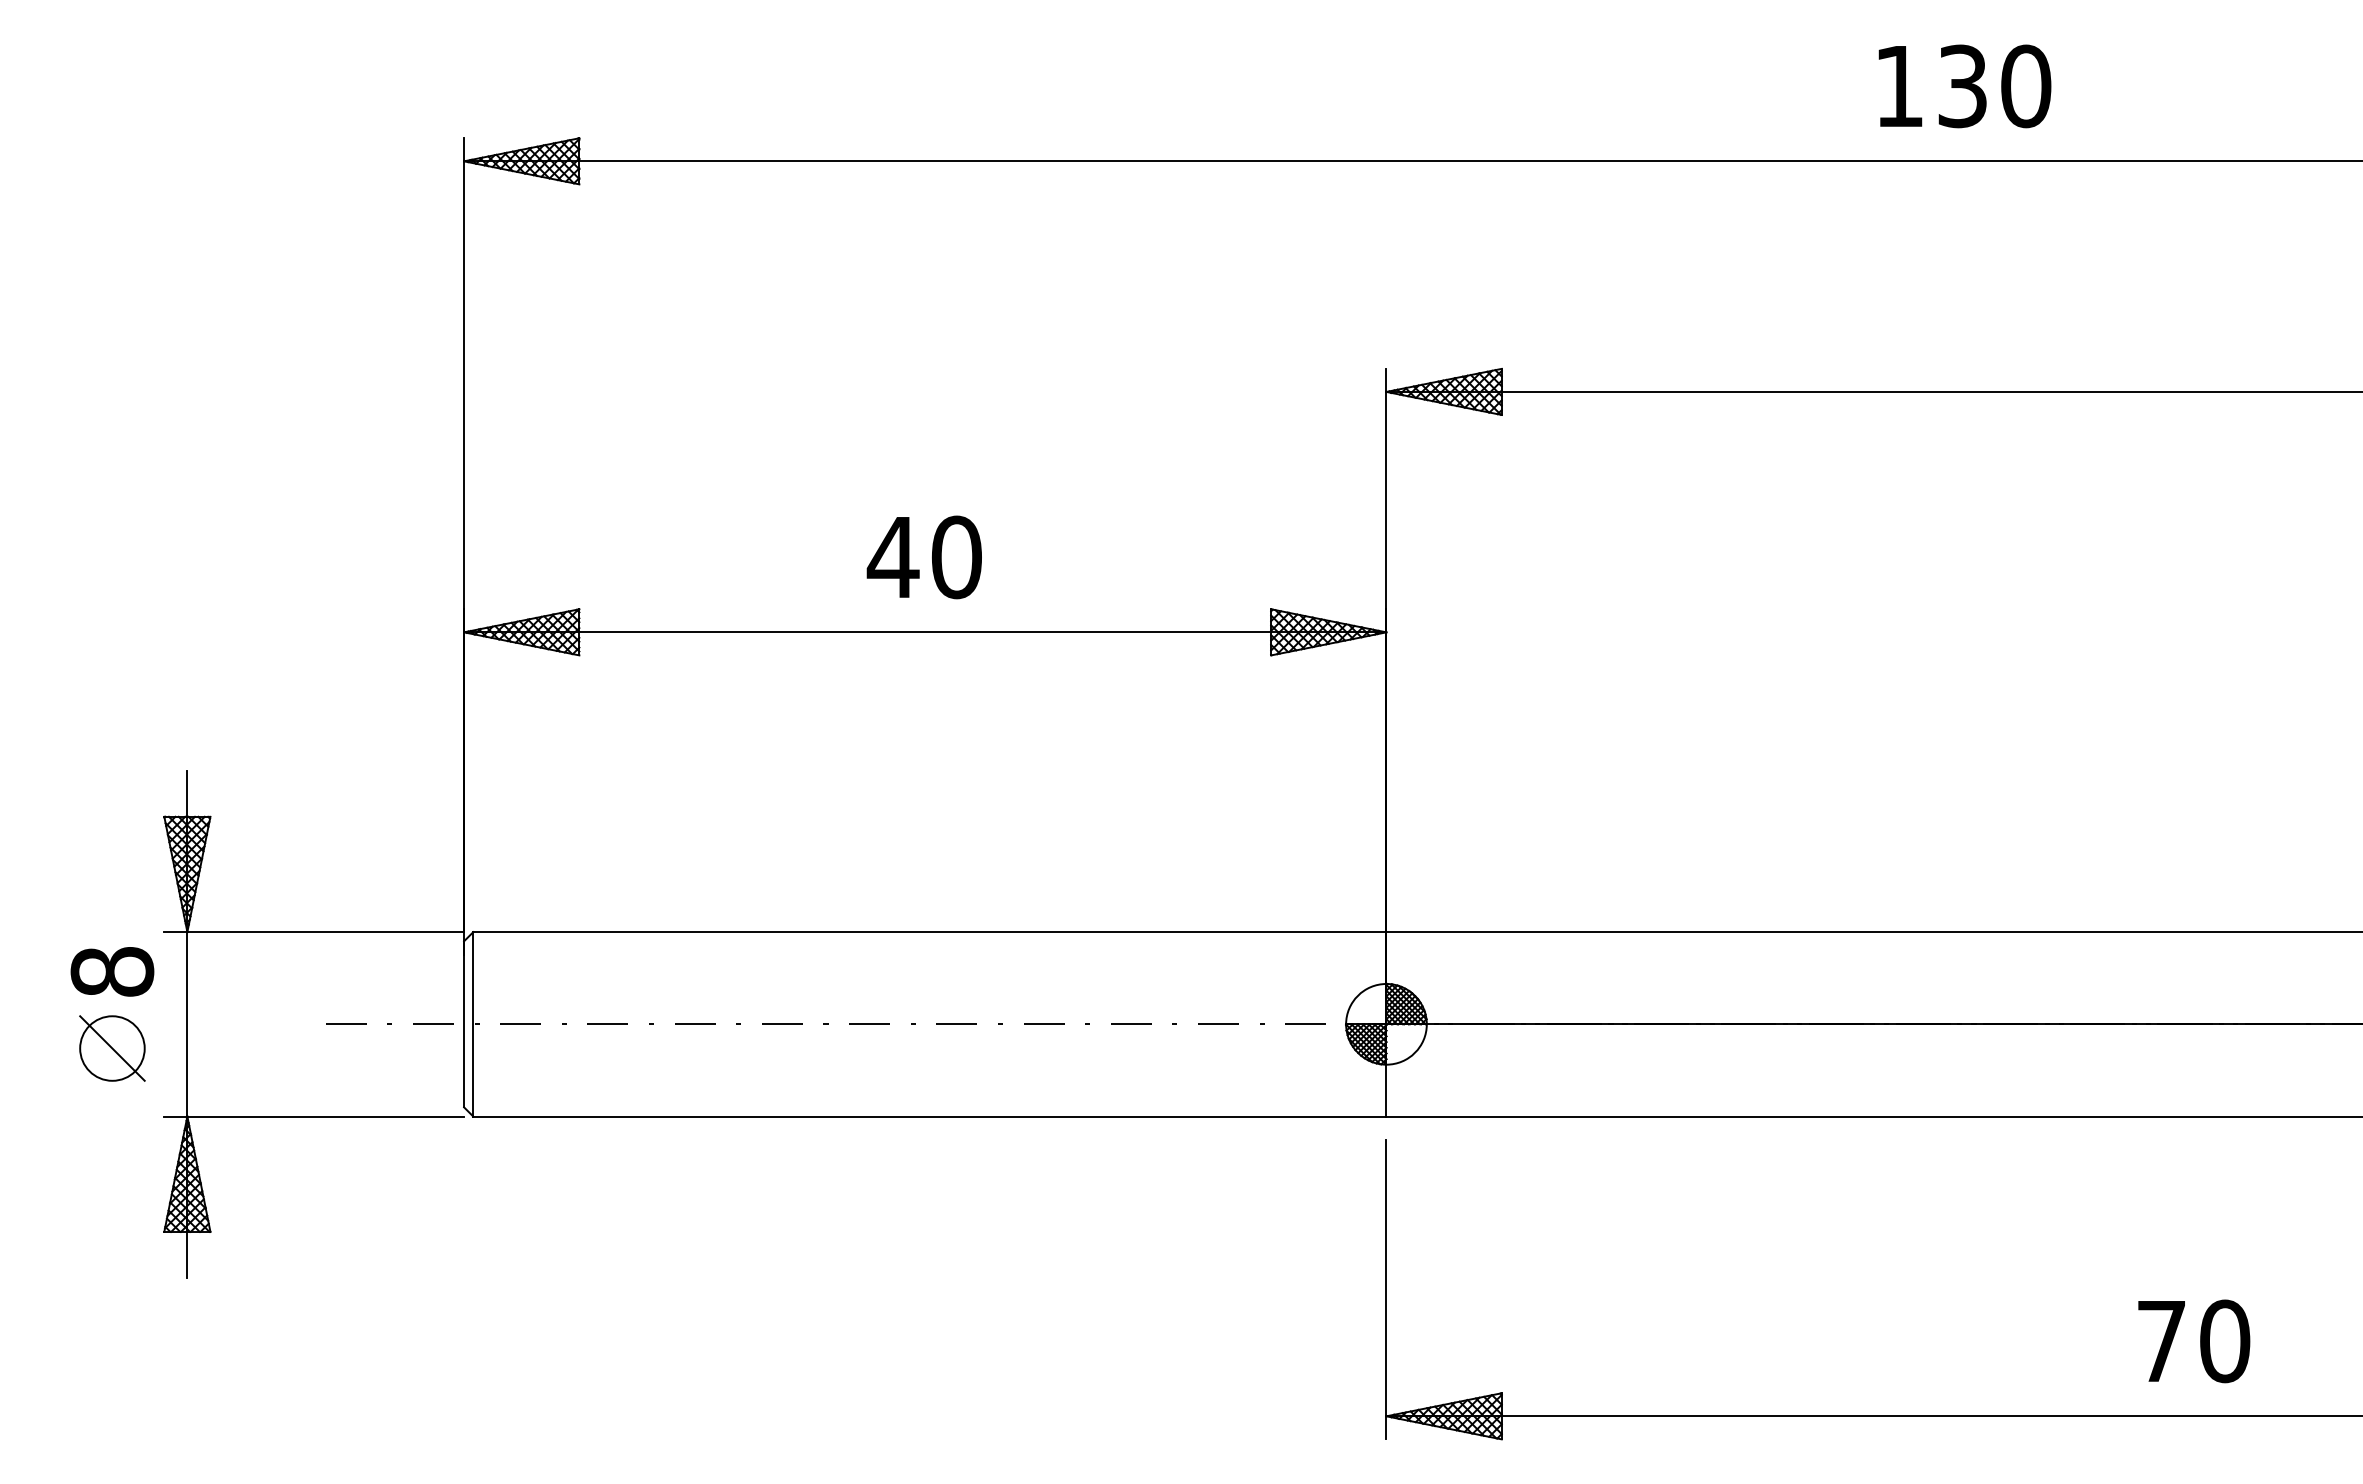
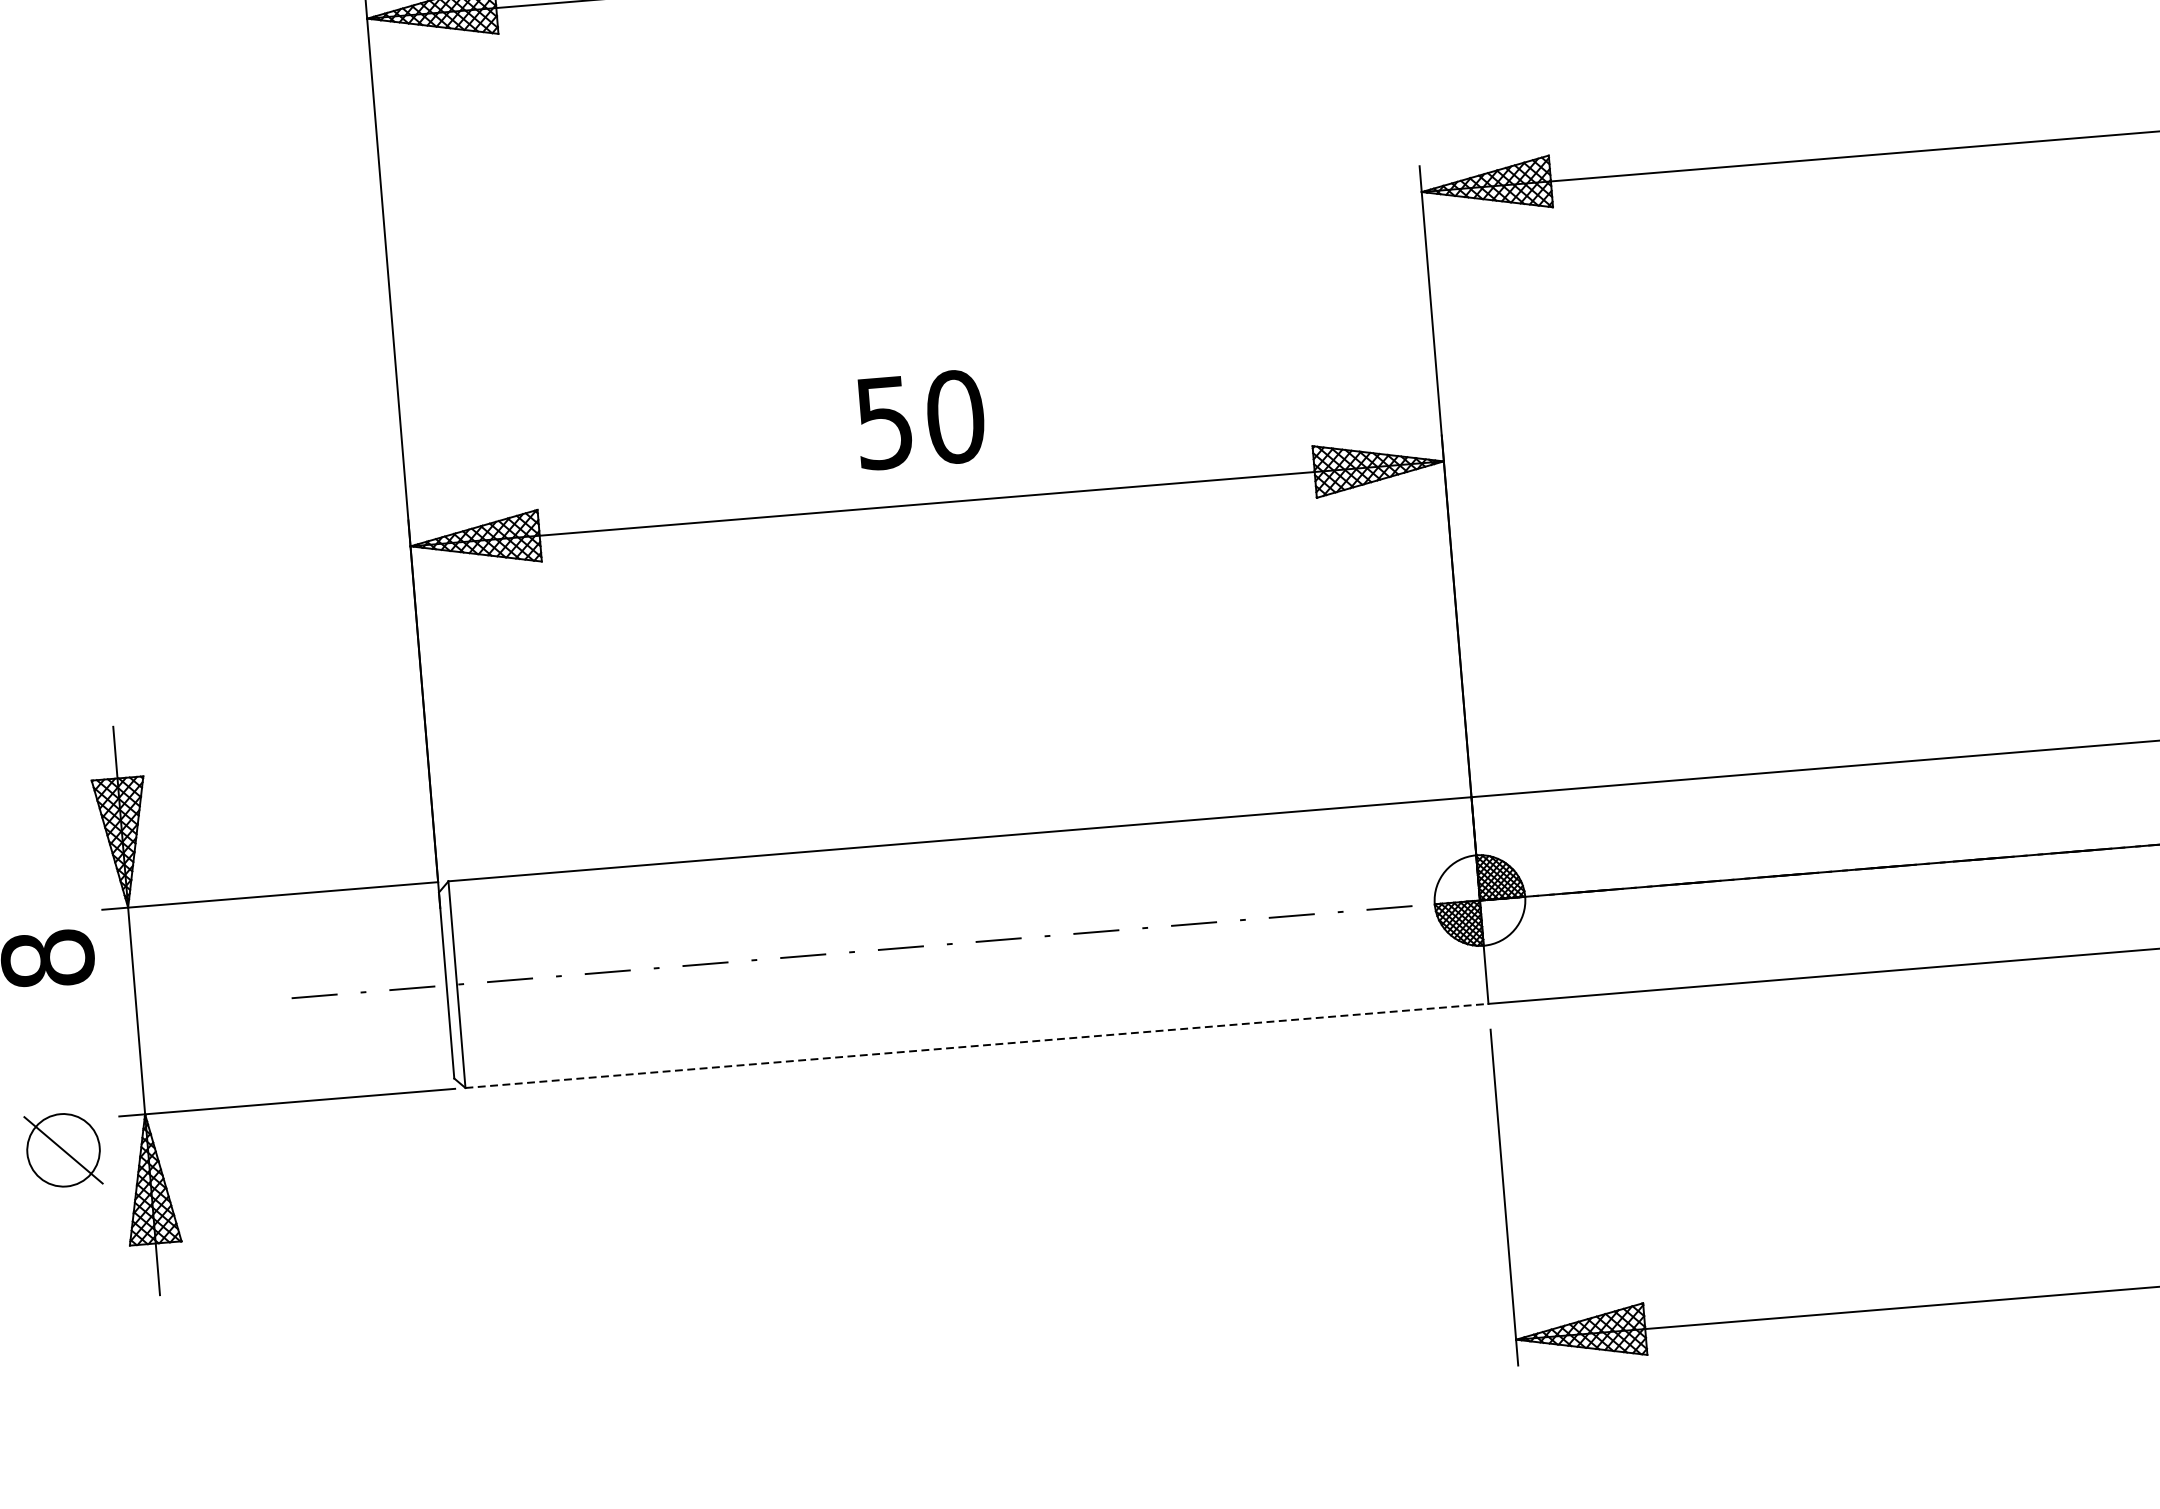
text: (892, 558) -> (883, 424), 40 -> 50
part: (112, 1048) -> (63, 1150), moved
line: (929, 1116) -> (976, 1045), solid -> dashed

